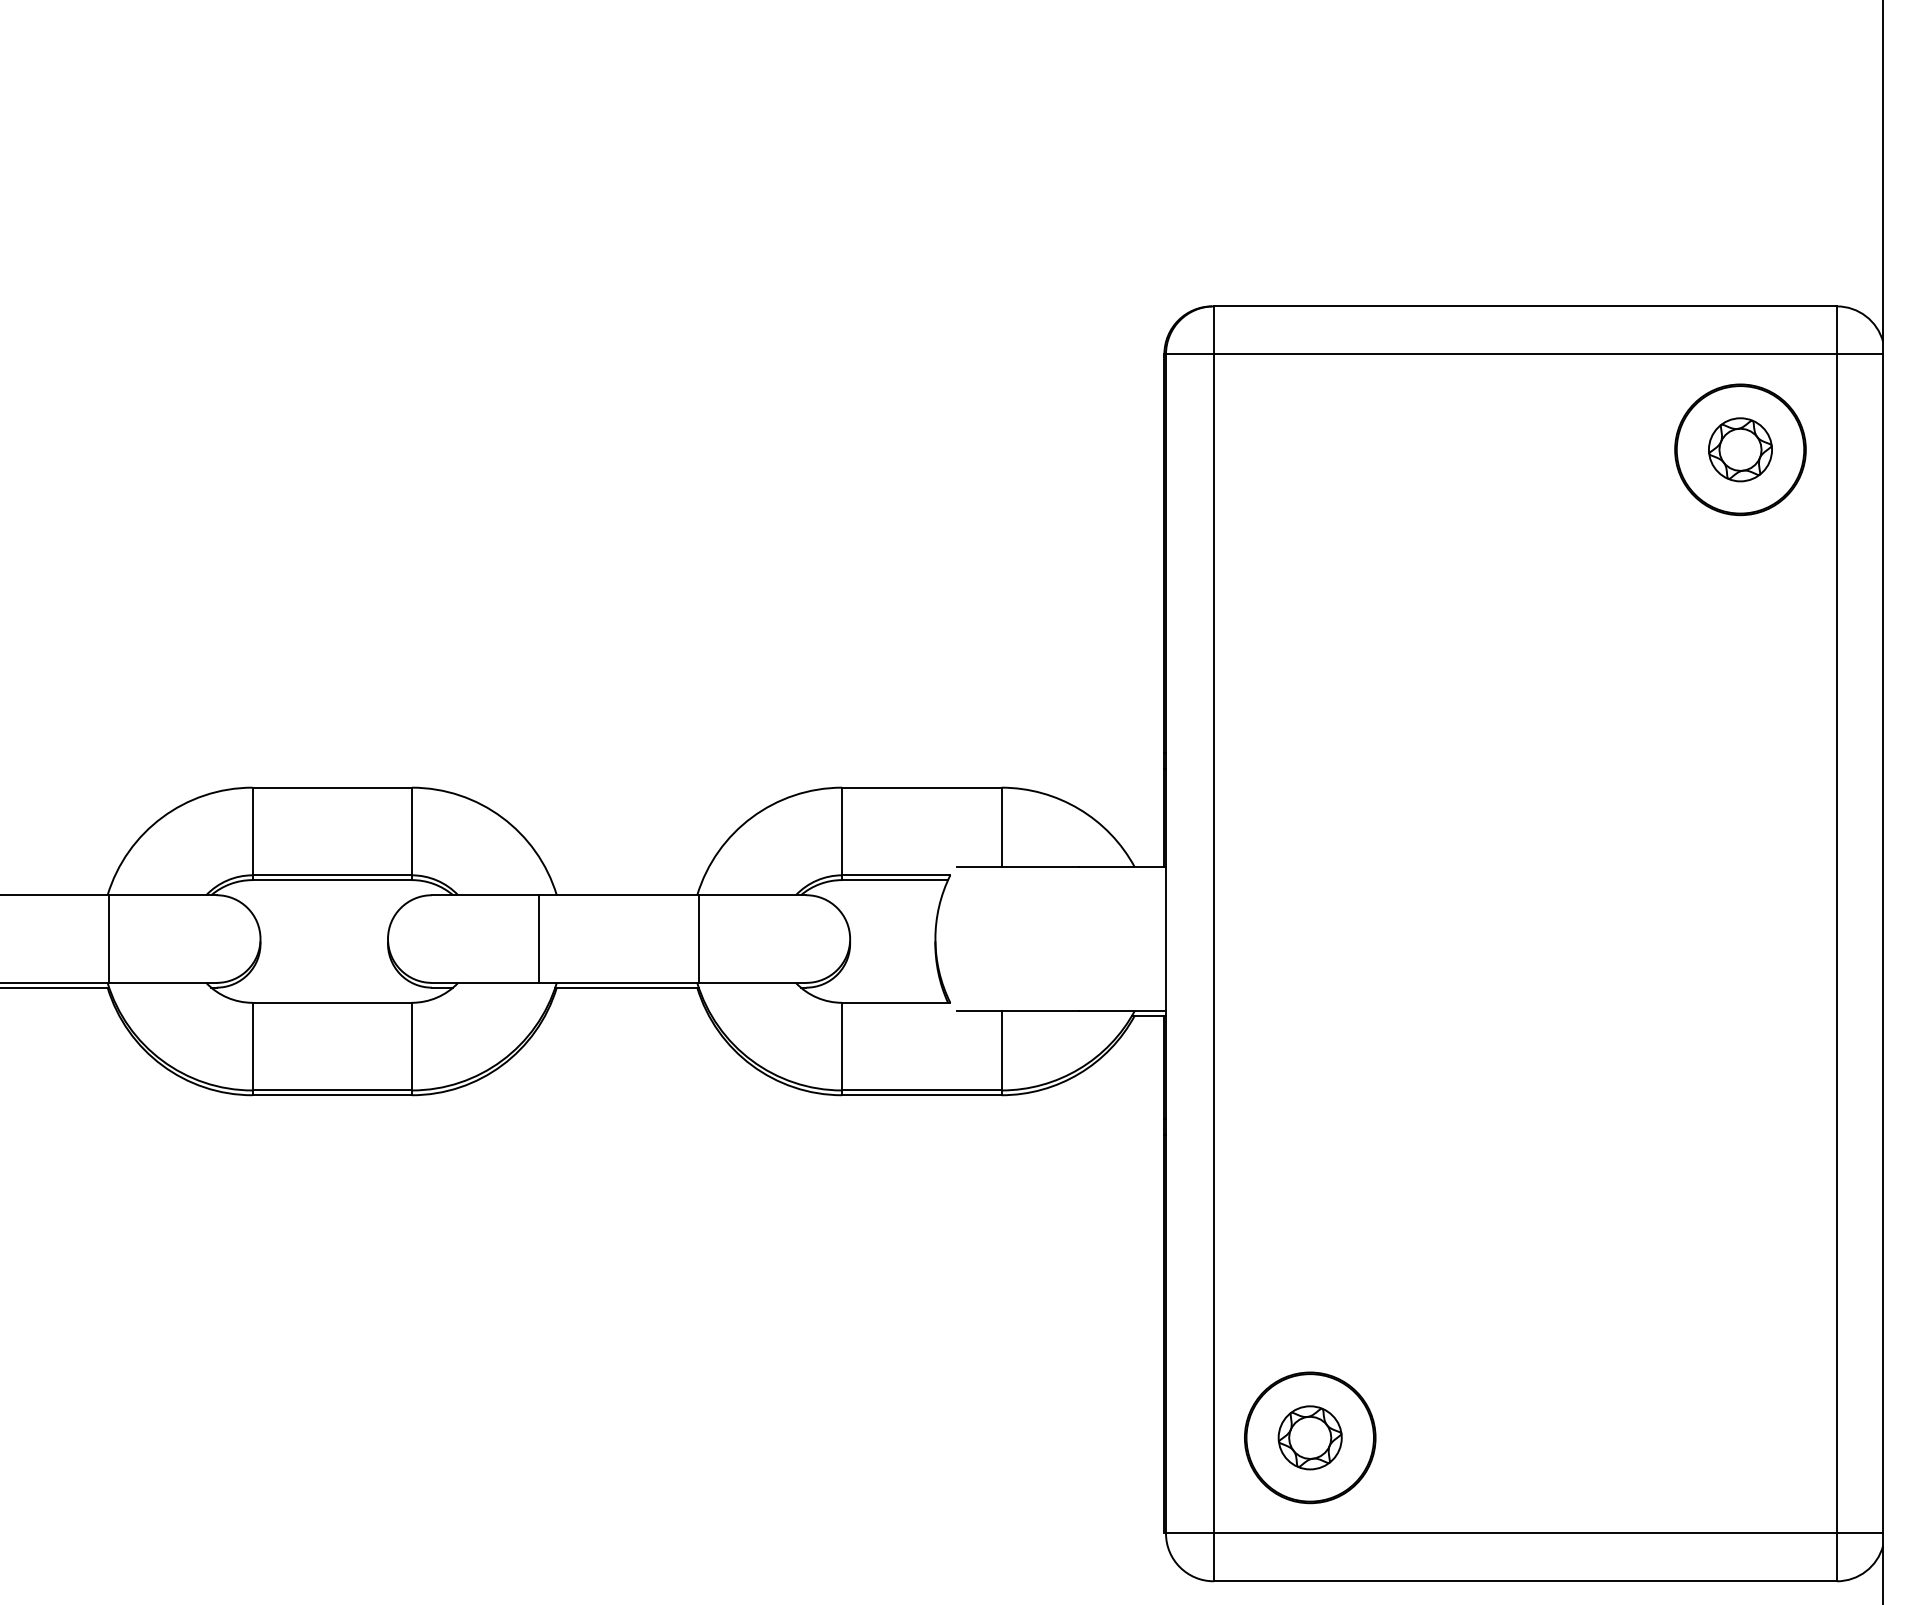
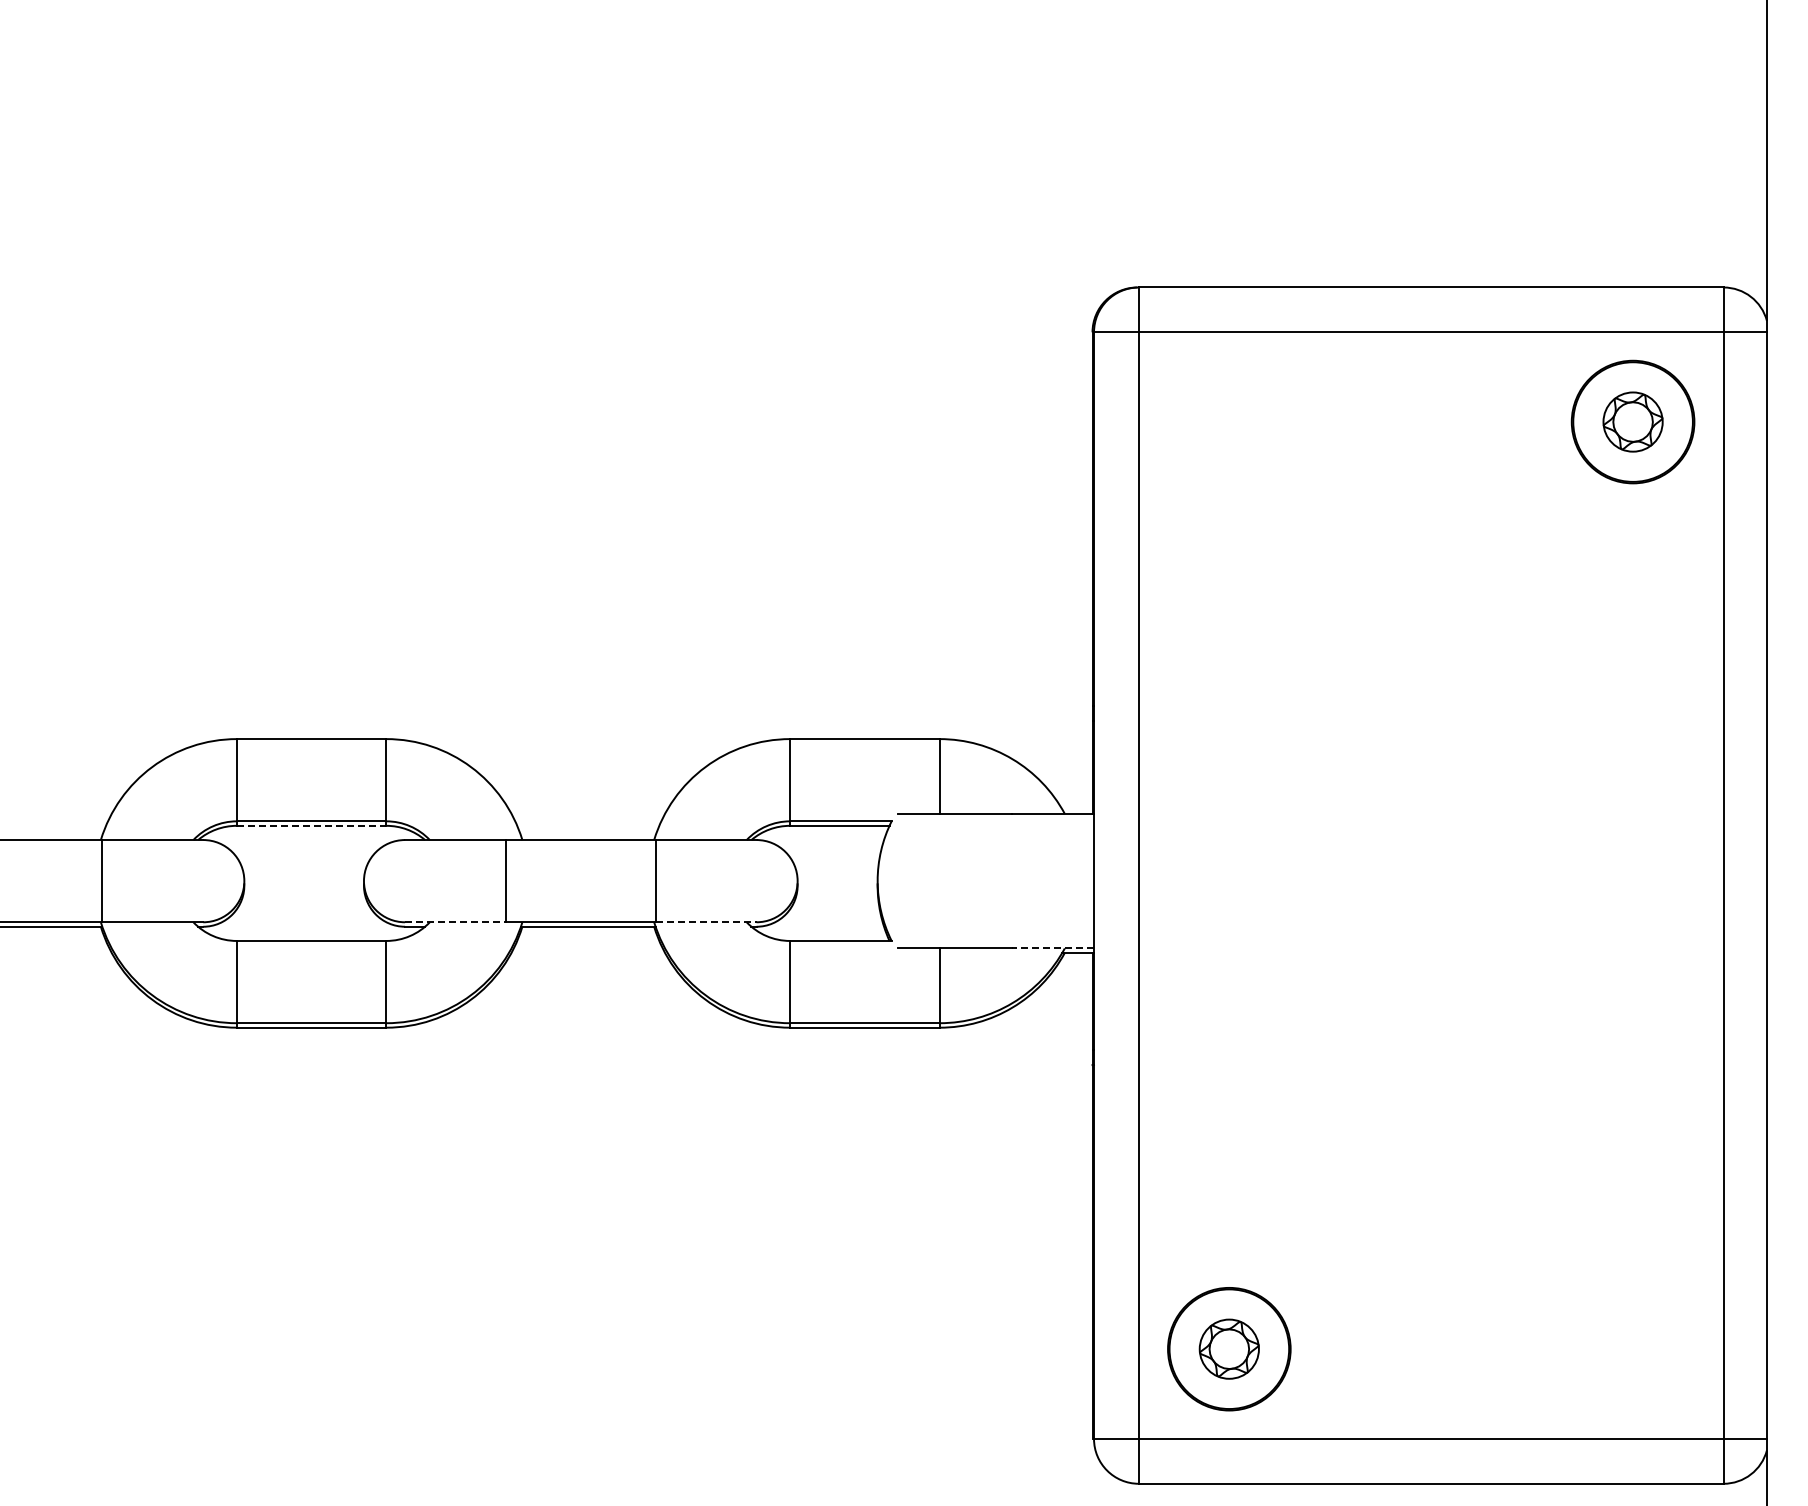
line: (332, 879) -> (311, 825), solid -> dashed
line: (486, 983) -> (456, 922), solid -> dashed
line: (753, 983) -> (706, 922), solid -> dashed
line: (1122, 1010) -> (1053, 948), solid -> dashed

